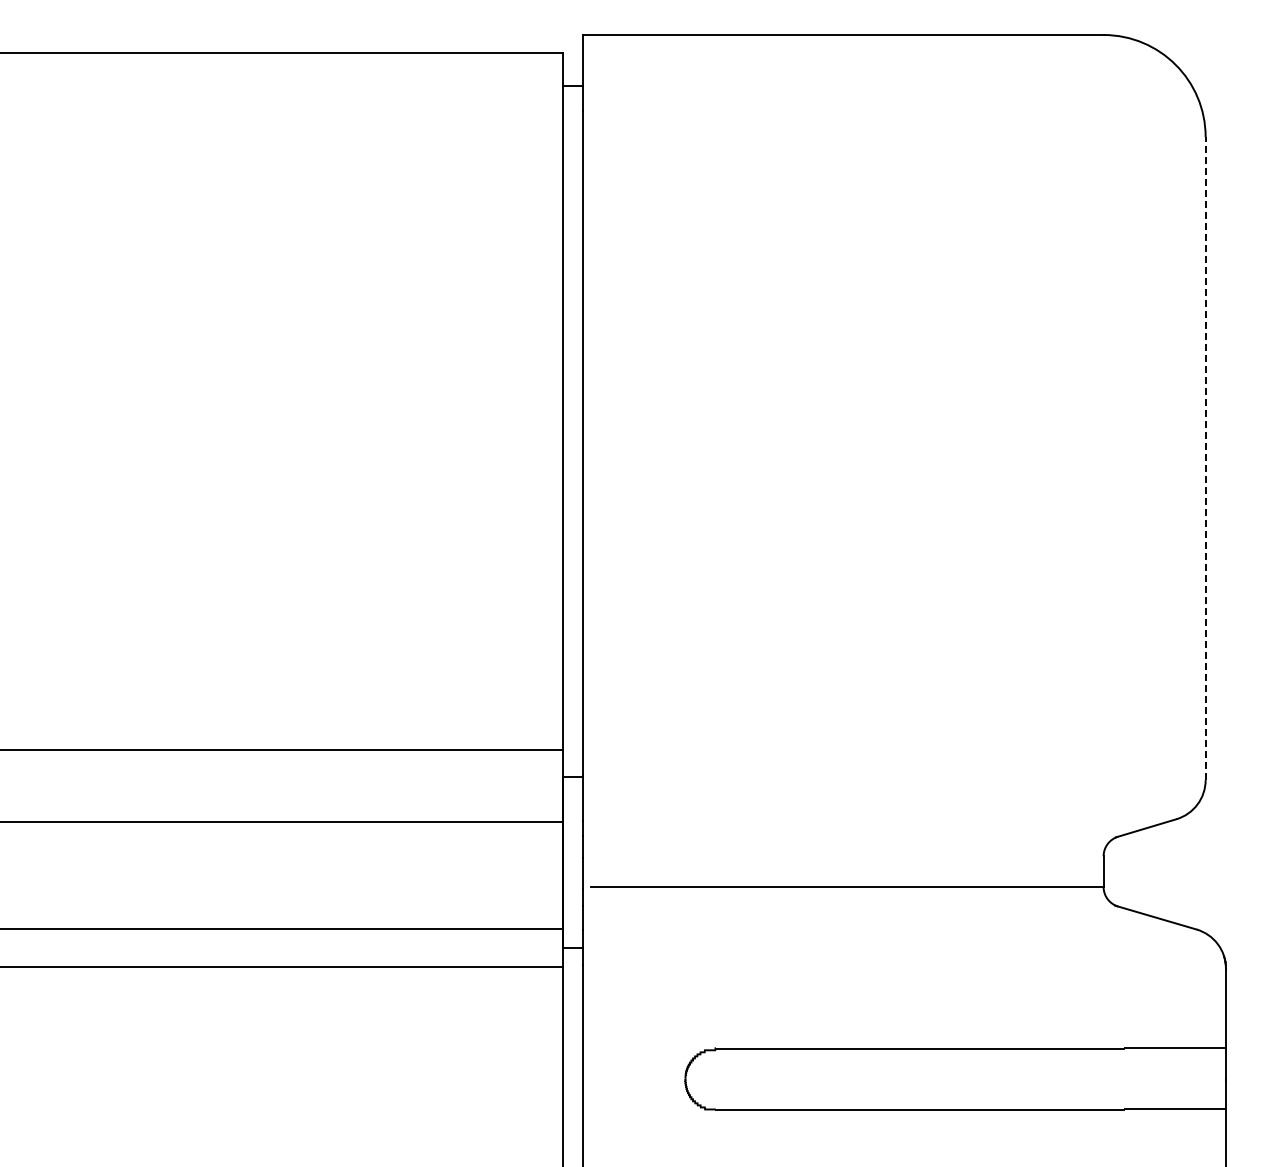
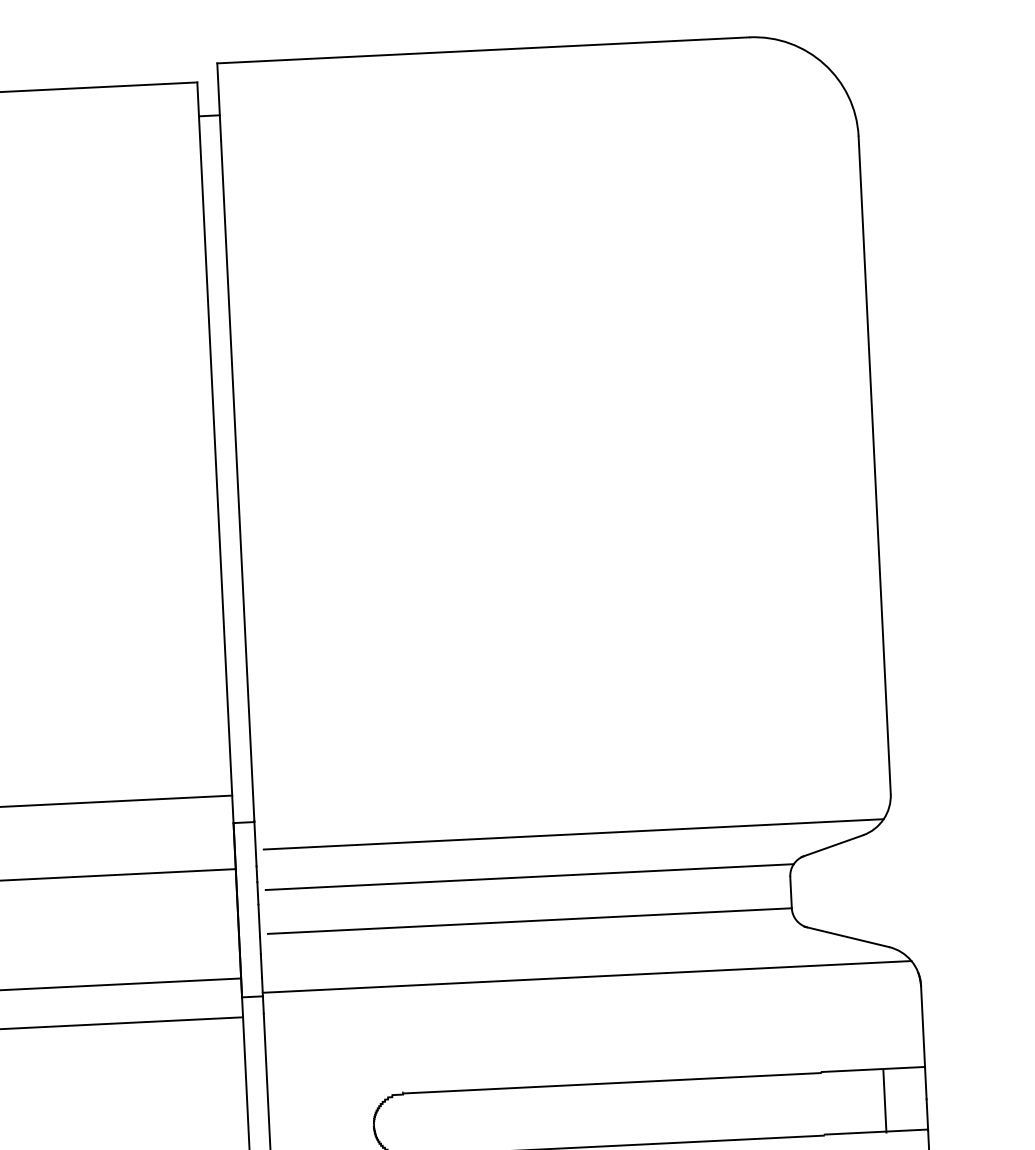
line: (1205, 458) -> (874, 465), dashed -> solid
line: (894, 804) -> (573, 834), added
line: (849, 844) -> (529, 877), added
line: (900, 944) -> (587, 977), added
line: (1185, 1079) -> (885, 1100), added

